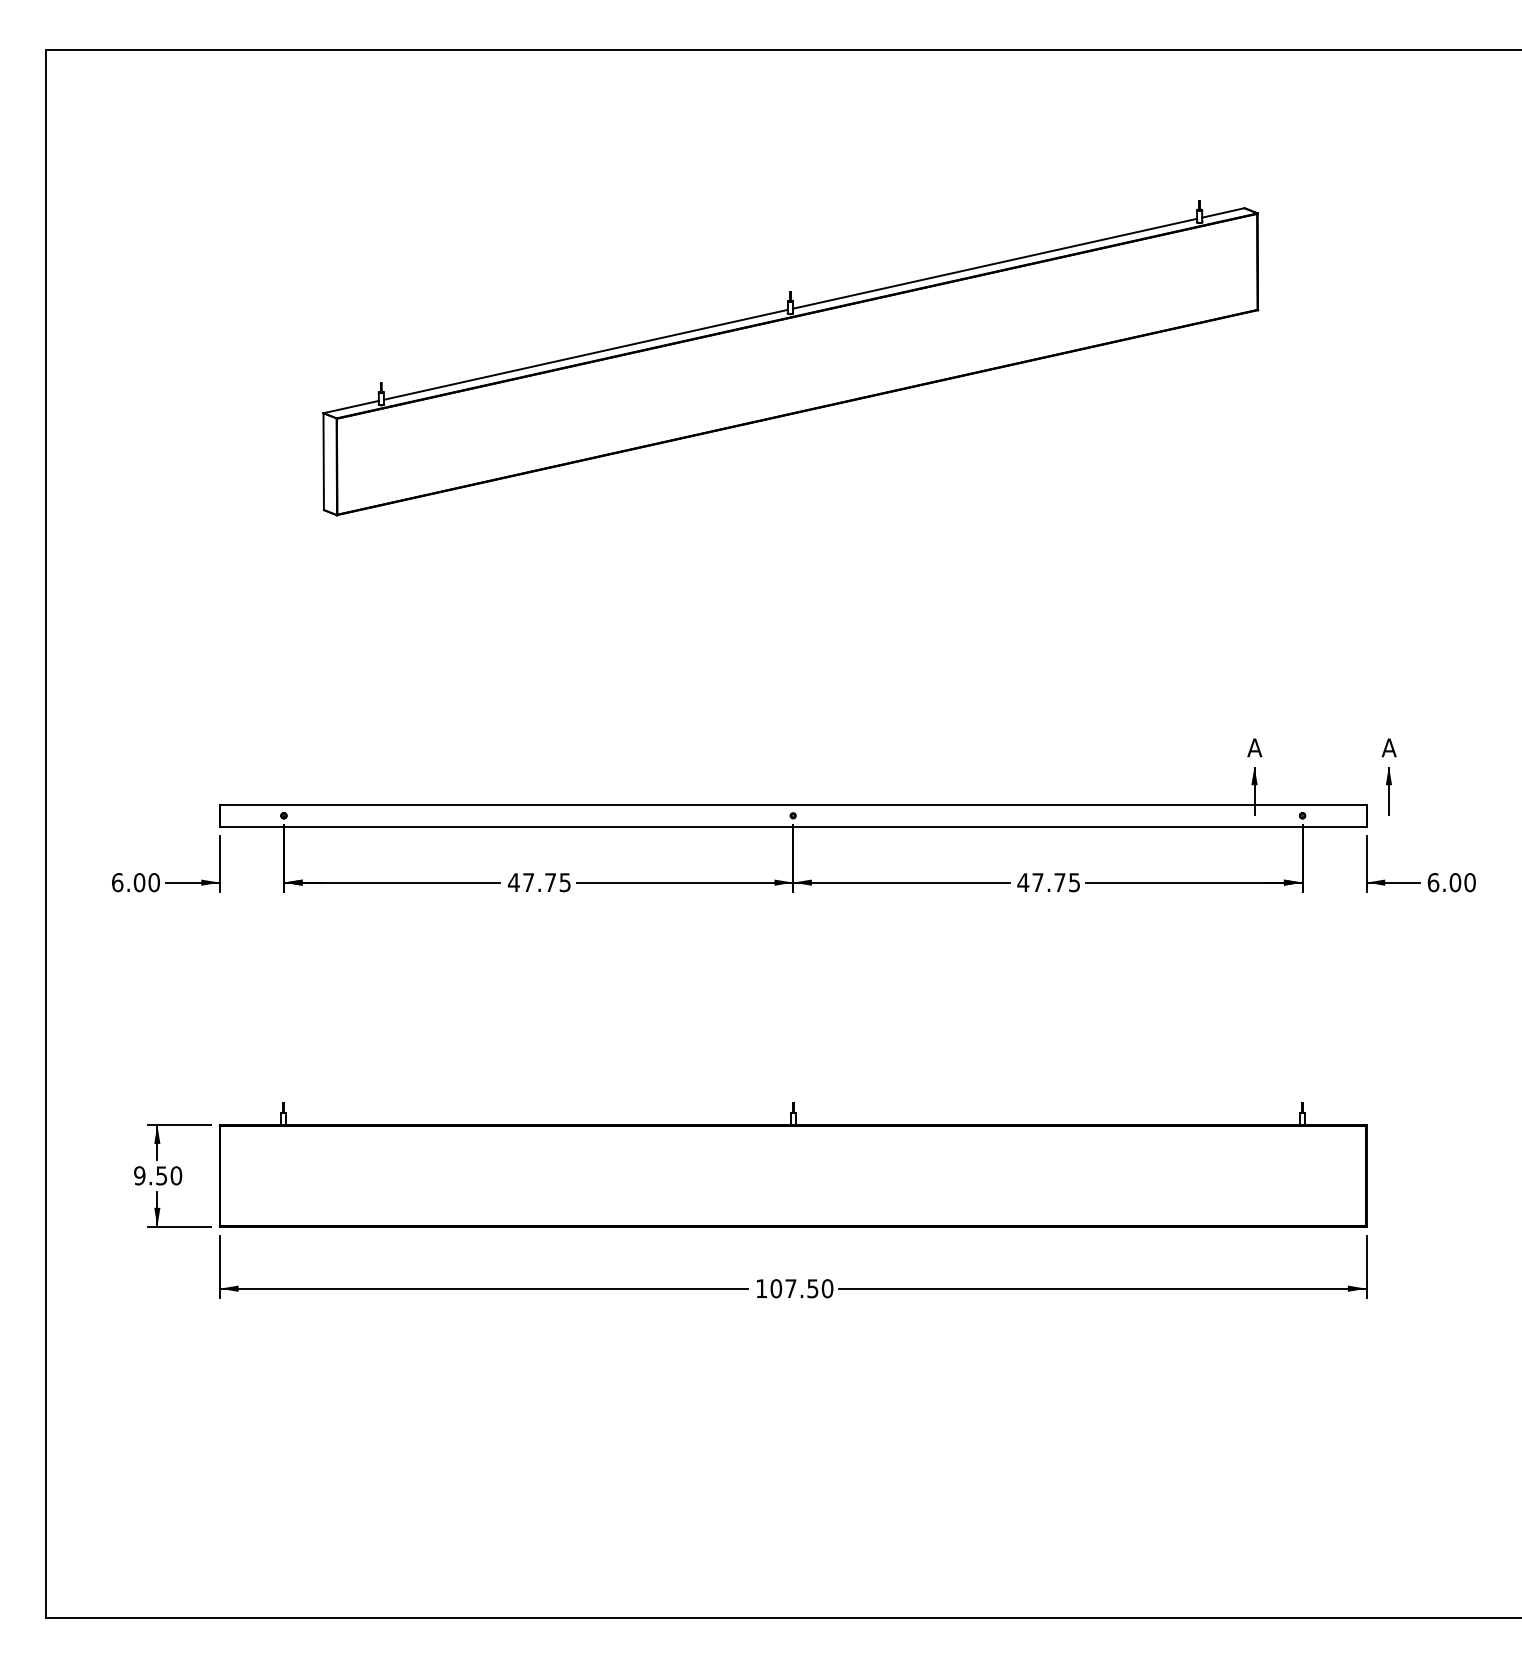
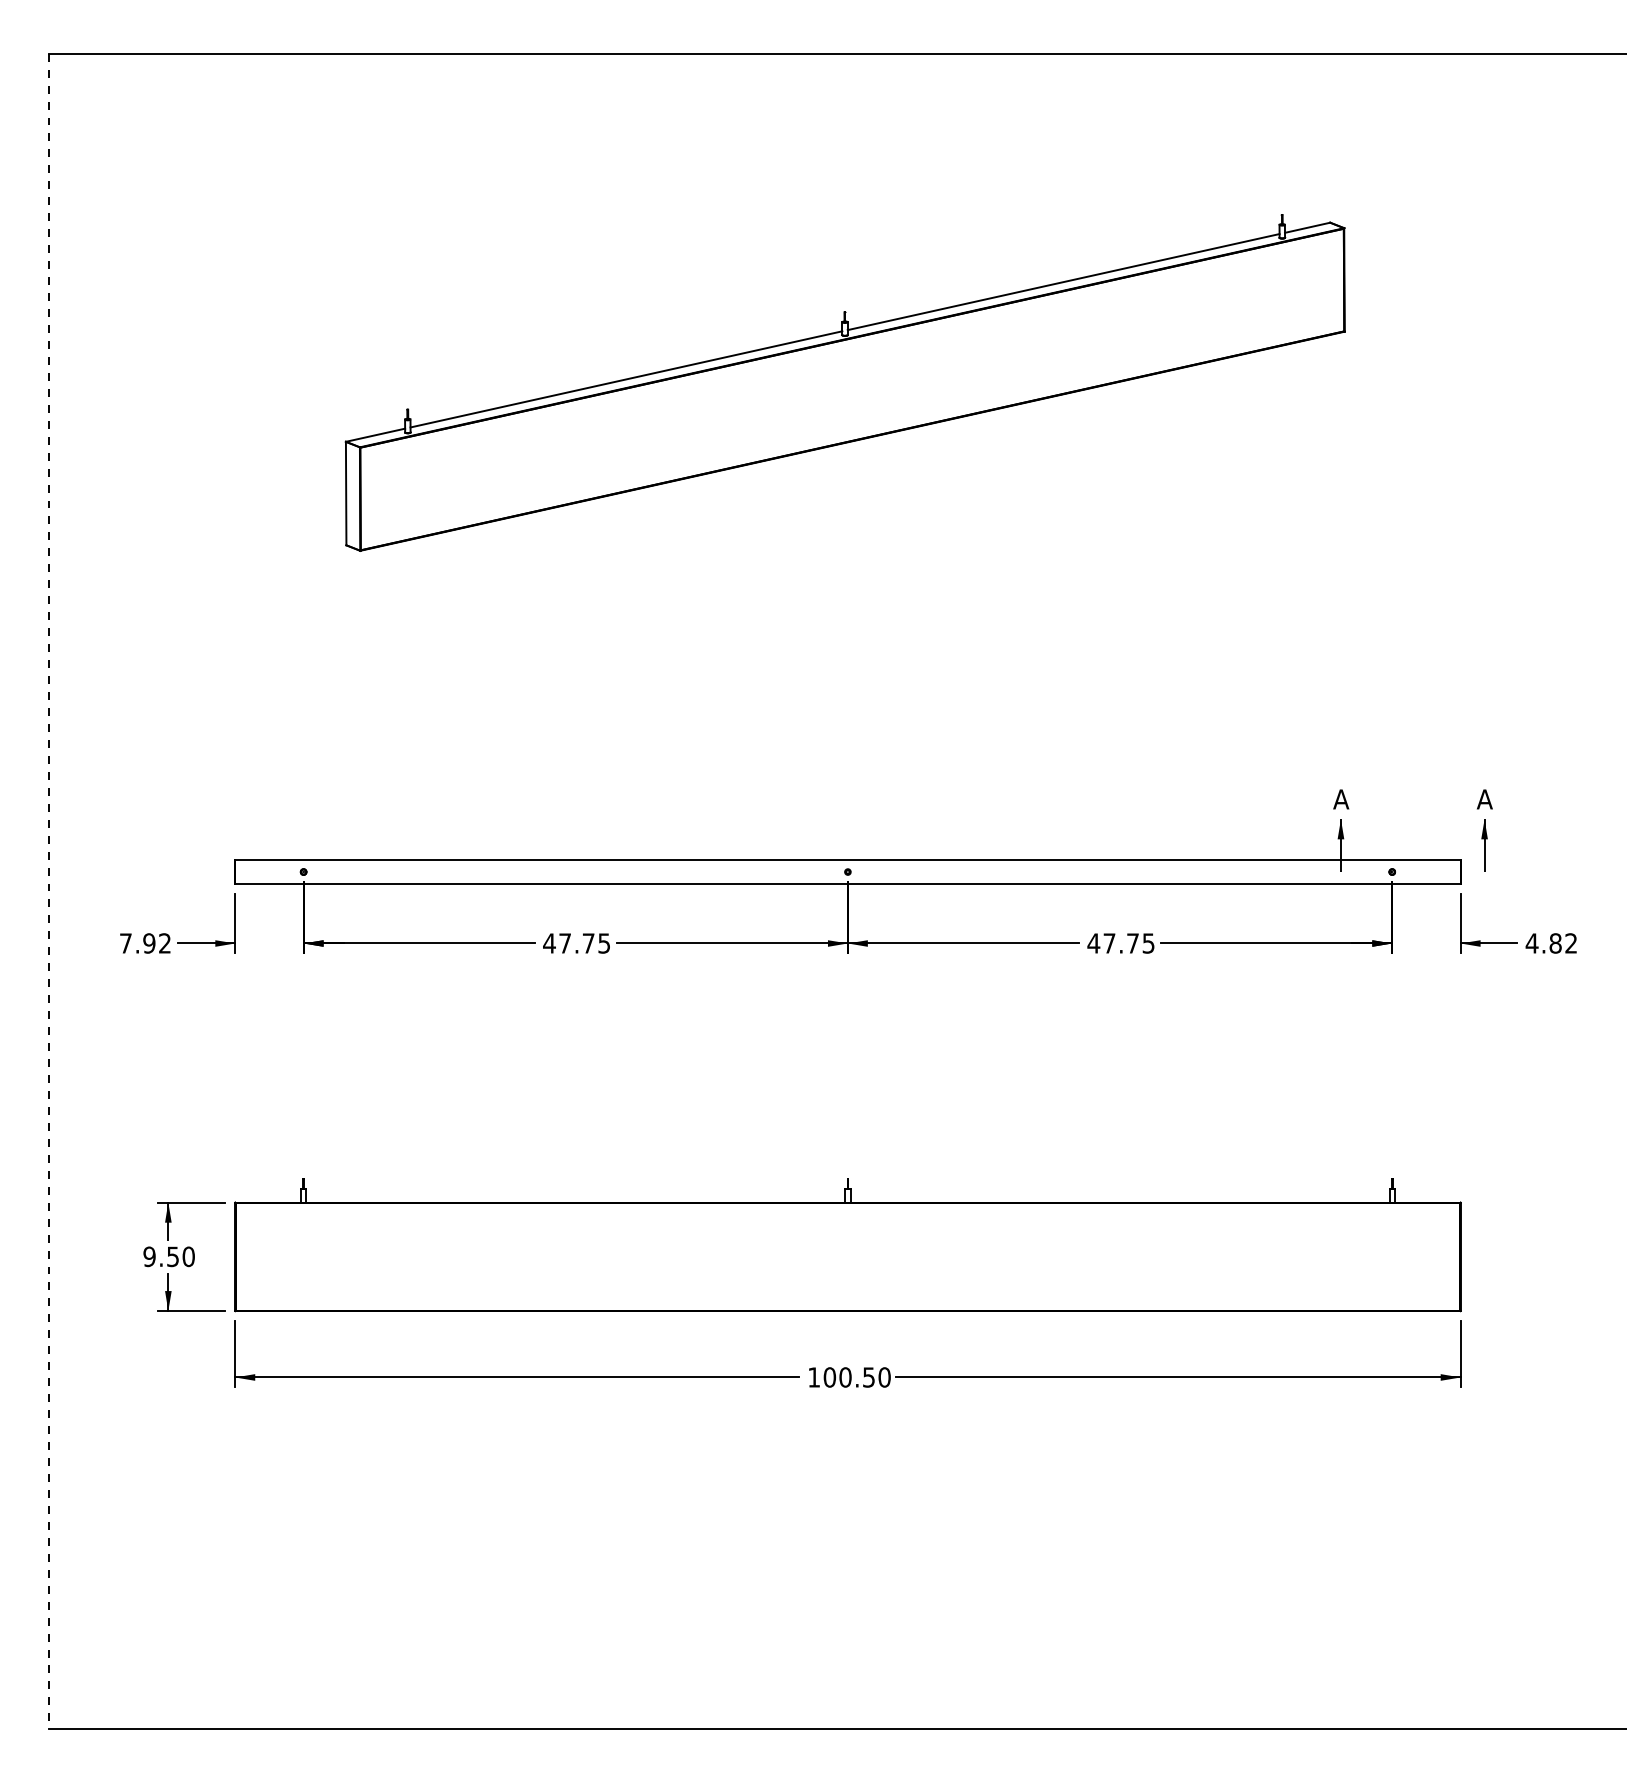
line: (45, 833) -> (48, 890), solid -> dashed
text: (135, 882) -> (145, 943), 6.00 -> 7.92
text: (1451, 882) -> (1551, 943), 6.00 -> 4.82
text: (790, 1288) -> (845, 1377), 107.50 -> 100.50

